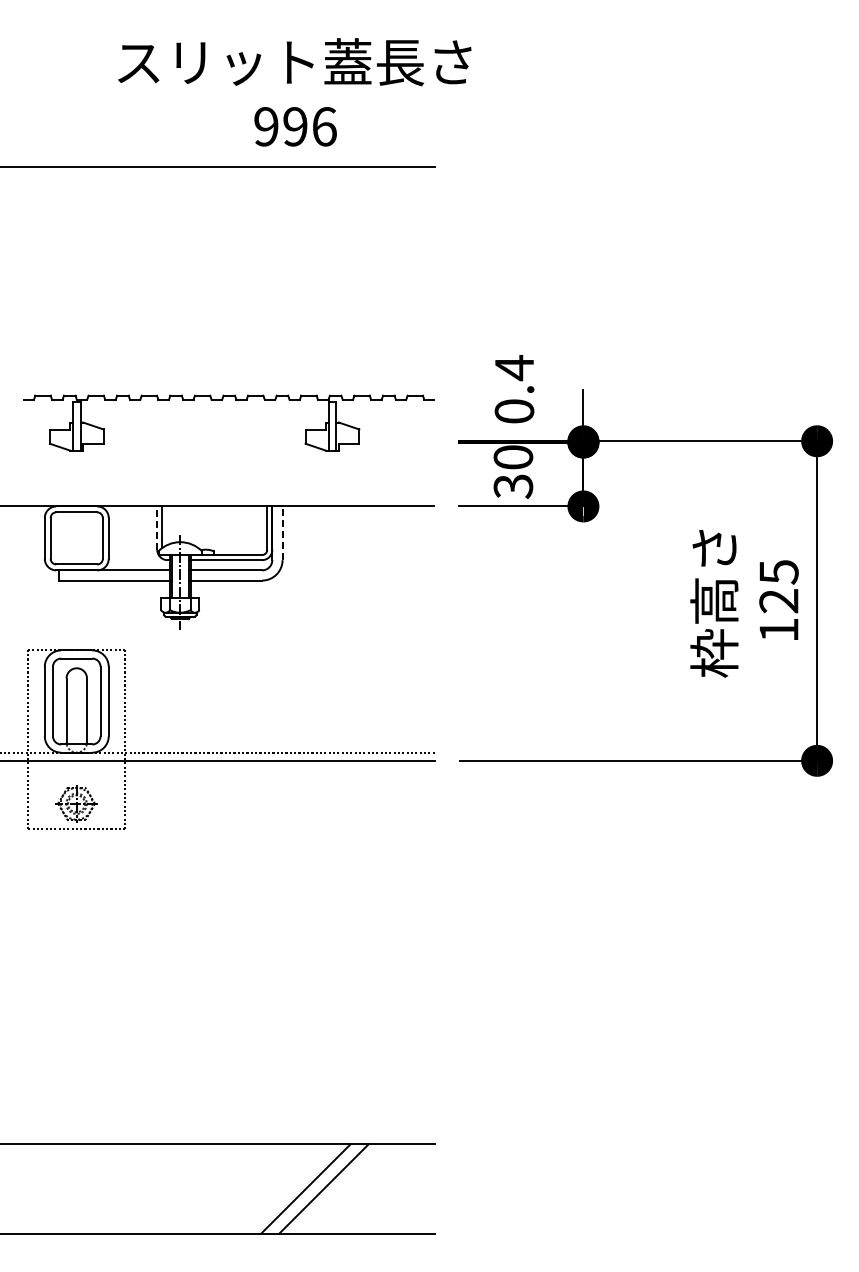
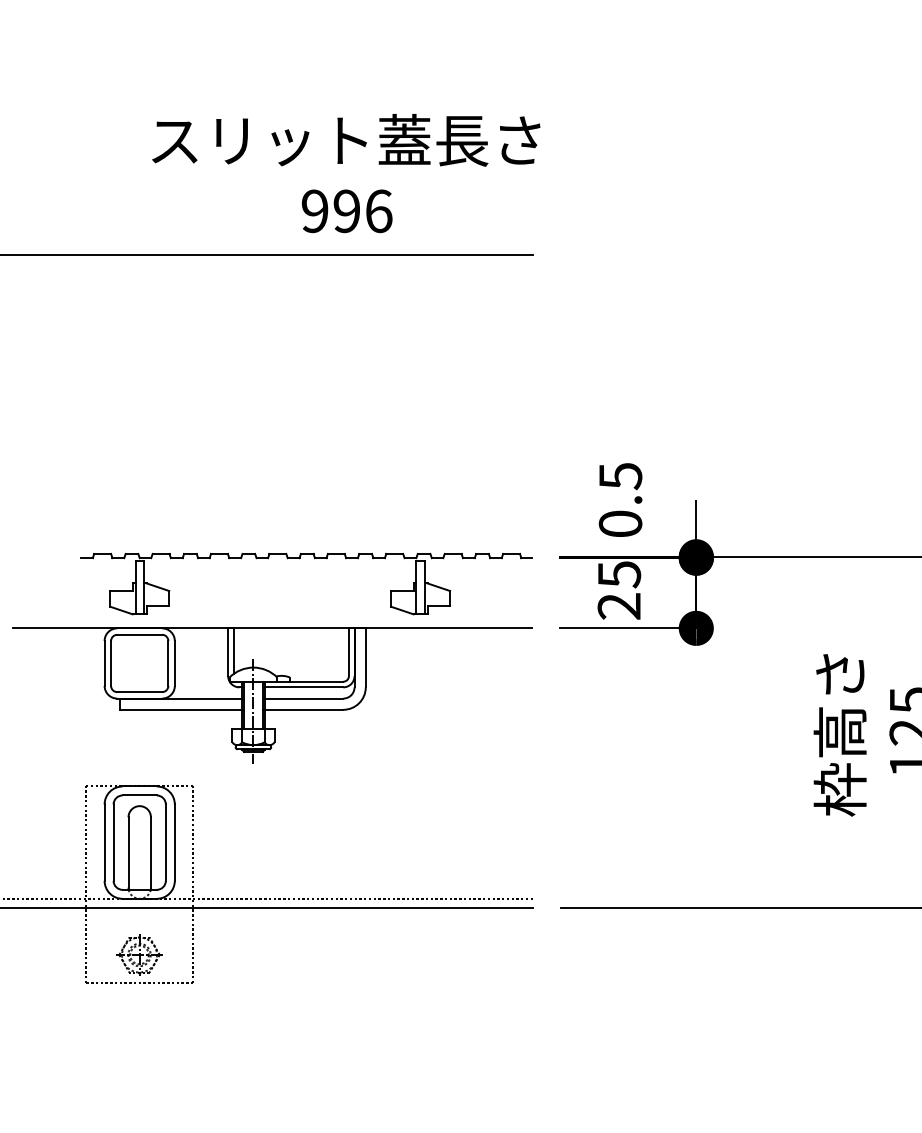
text: (294, 92) -> (345, 173), moved
text: (514, 368) -> (620, 476), 0.4 -> 0.5
part: (222, 400) -> (299, 559), moved
text: (513, 471) -> (619, 589), 30 -> 25
line: (157, 528) -> (228, 652), dashed -> solid
line: (282, 533) -> (365, 658), dashed -> solid

